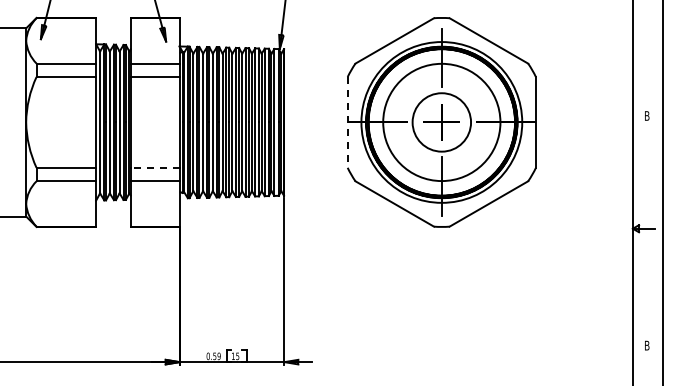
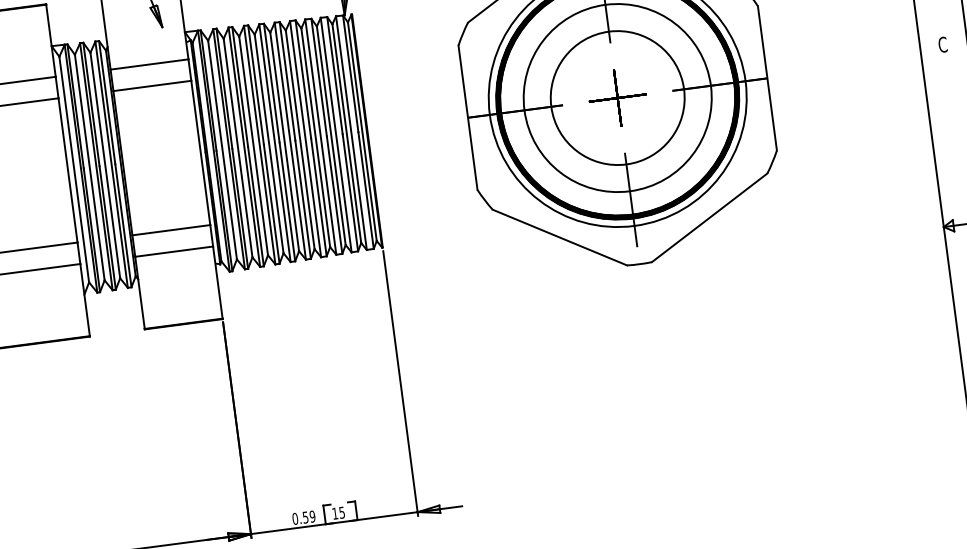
text: (646, 115) -> (941, 44), B -> C
line: (347, 122) -> (467, 117), dashed -> solid
circle: (441, 122) -> (617, 98), size x1.43
line: (154, 167) -> (170, 229), dashed -> solid

